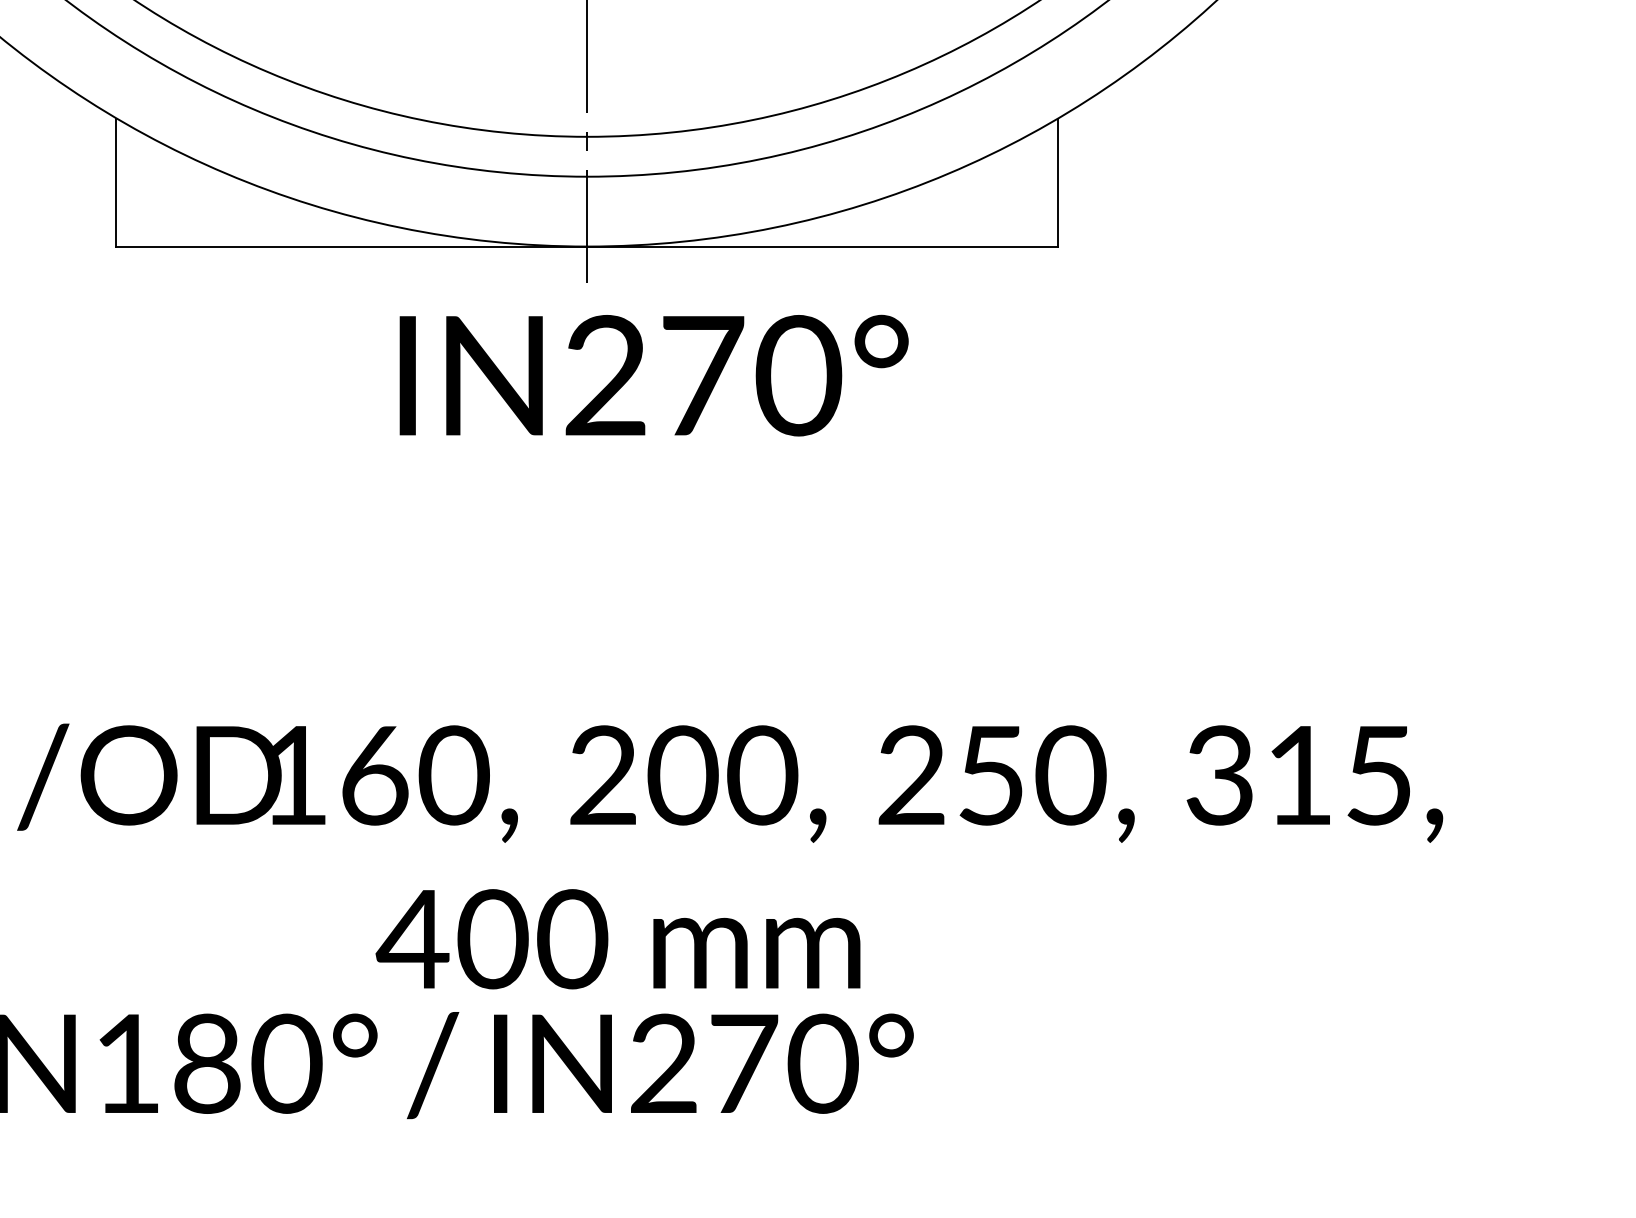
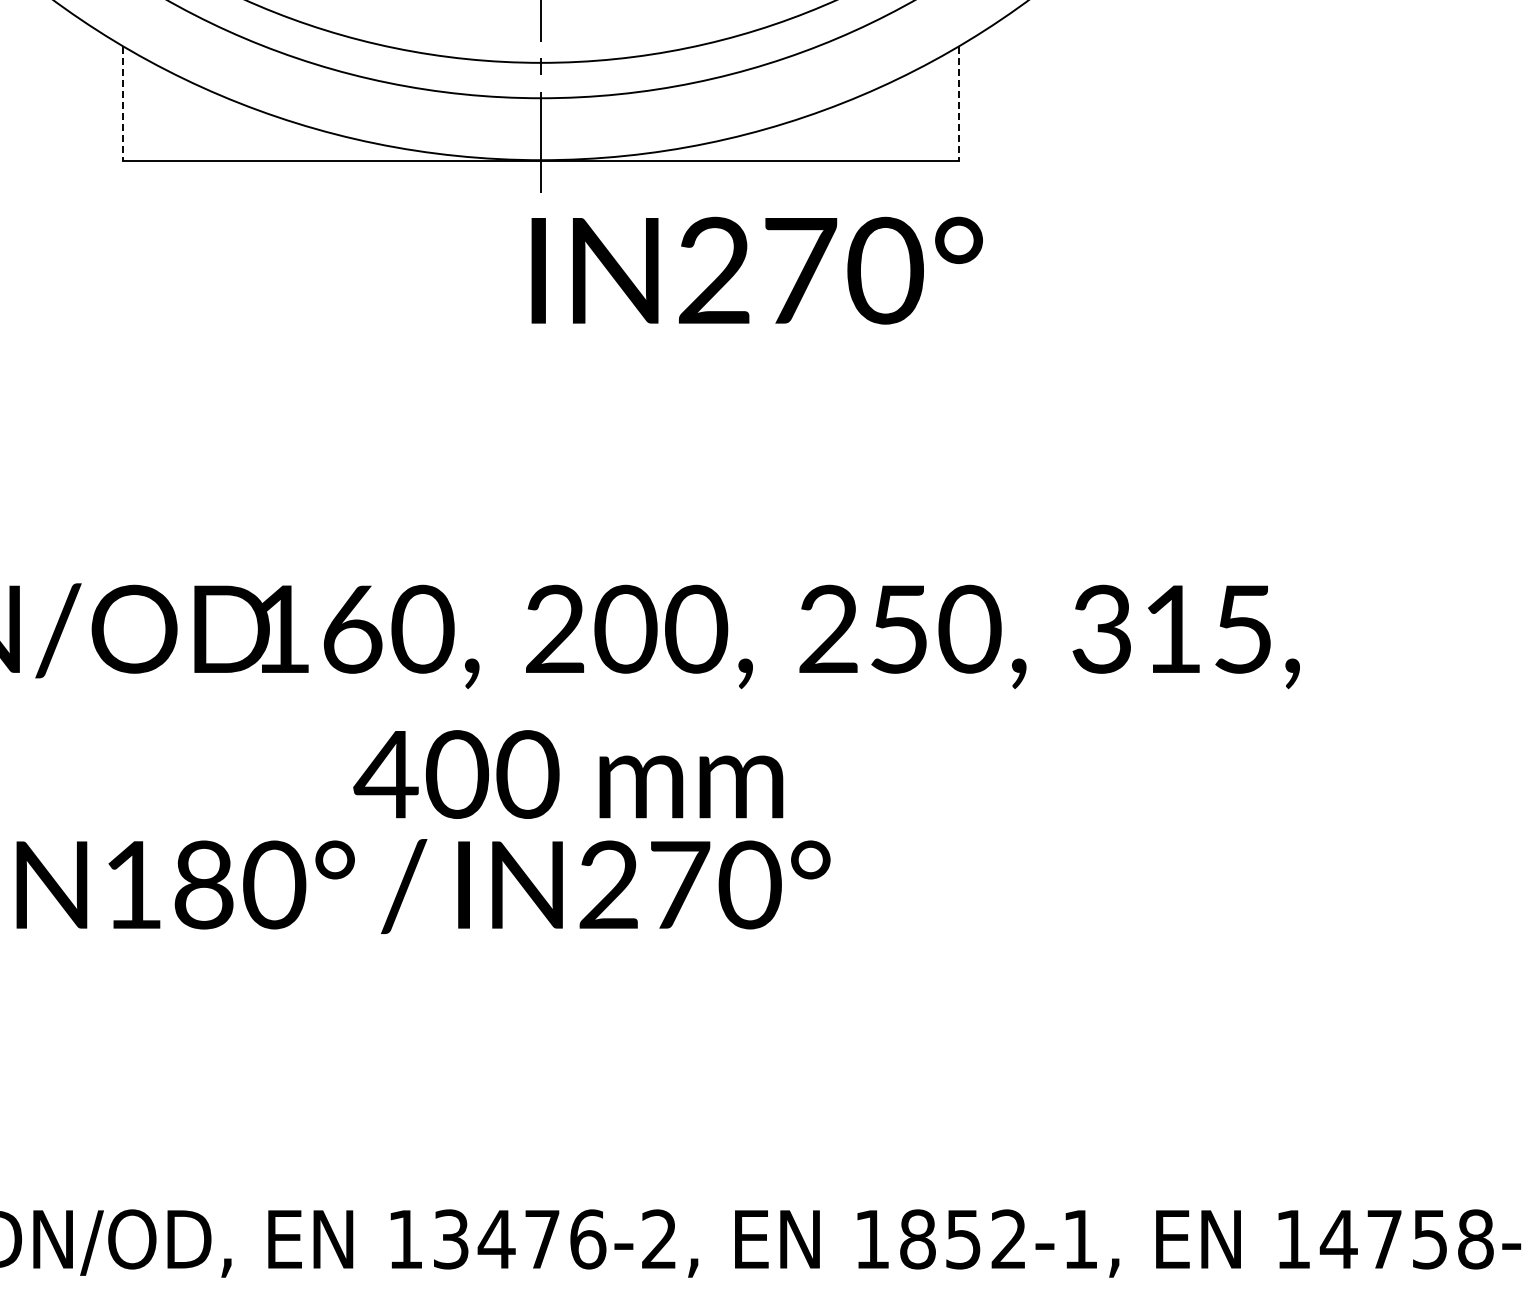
line: (116, 182) -> (123, 103), solid -> dashed
line: (1058, 182) -> (958, 103), solid -> dashed
text: (653, 375) -> (756, 270), moved

